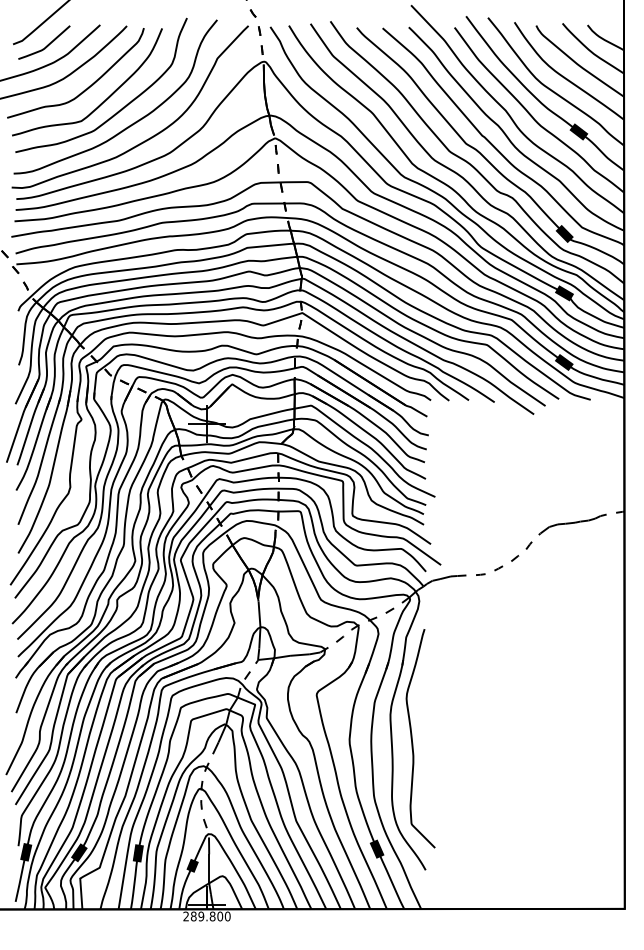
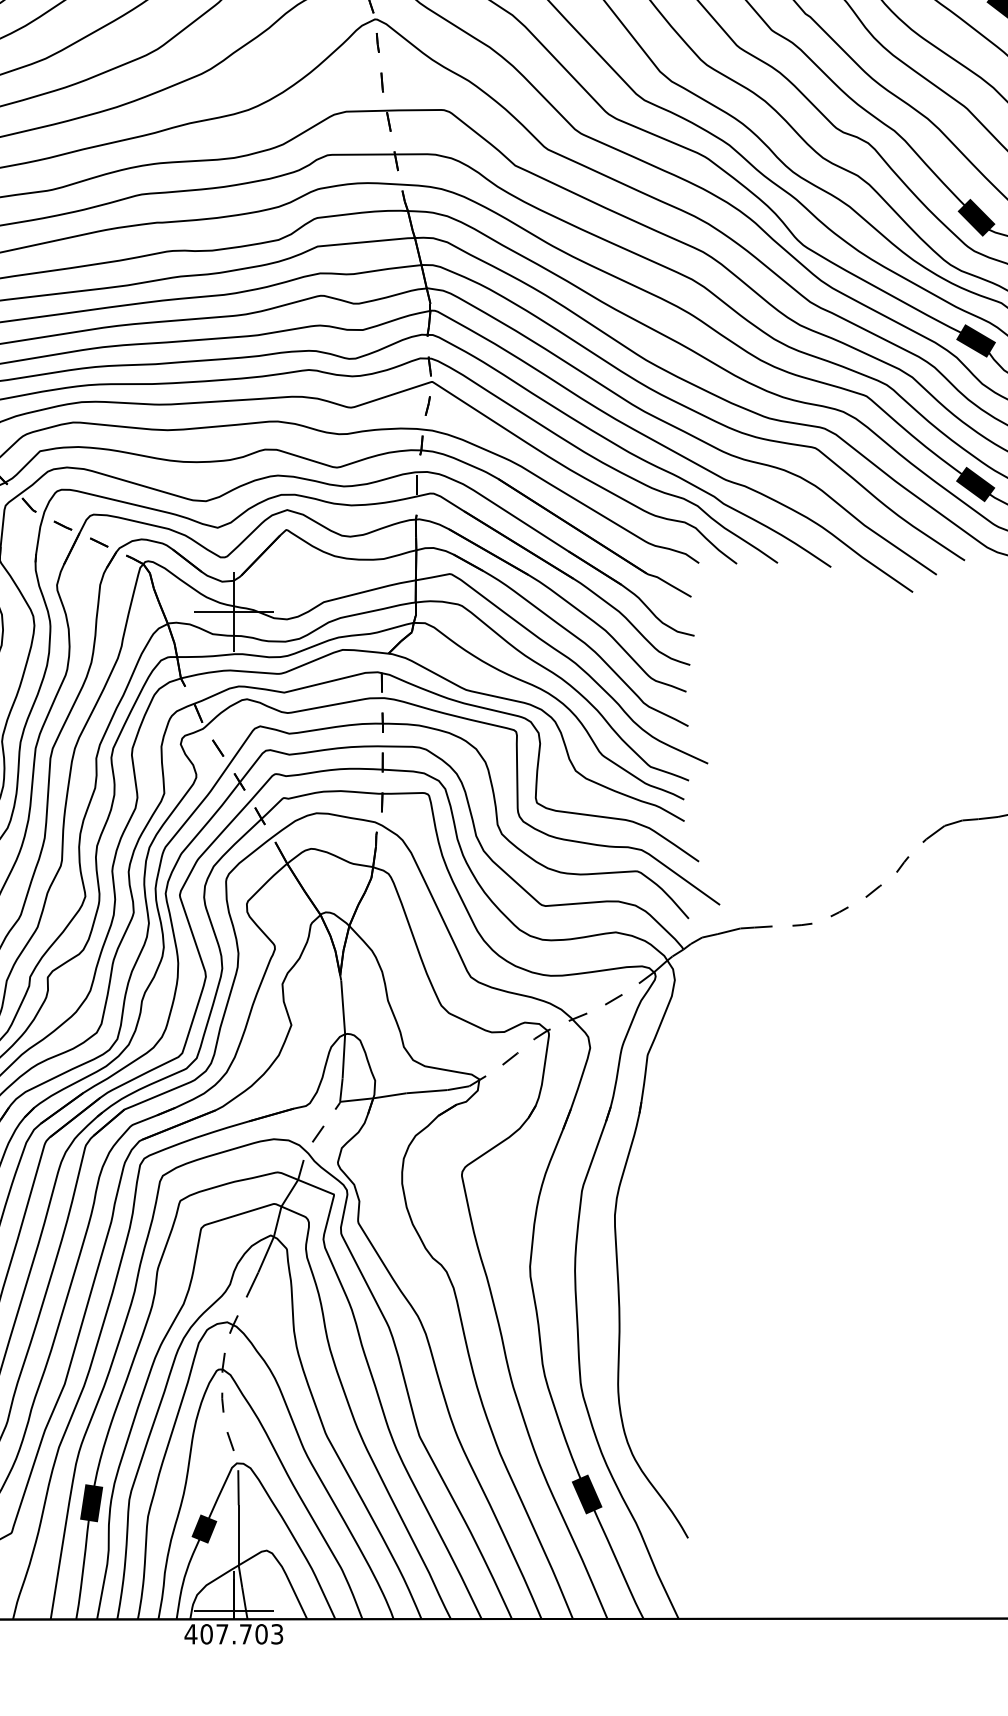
curve: (412, 738) -> (660, 1264), removed
text: (206, 916) -> (233, 1634), 289.800 -> 407.703

